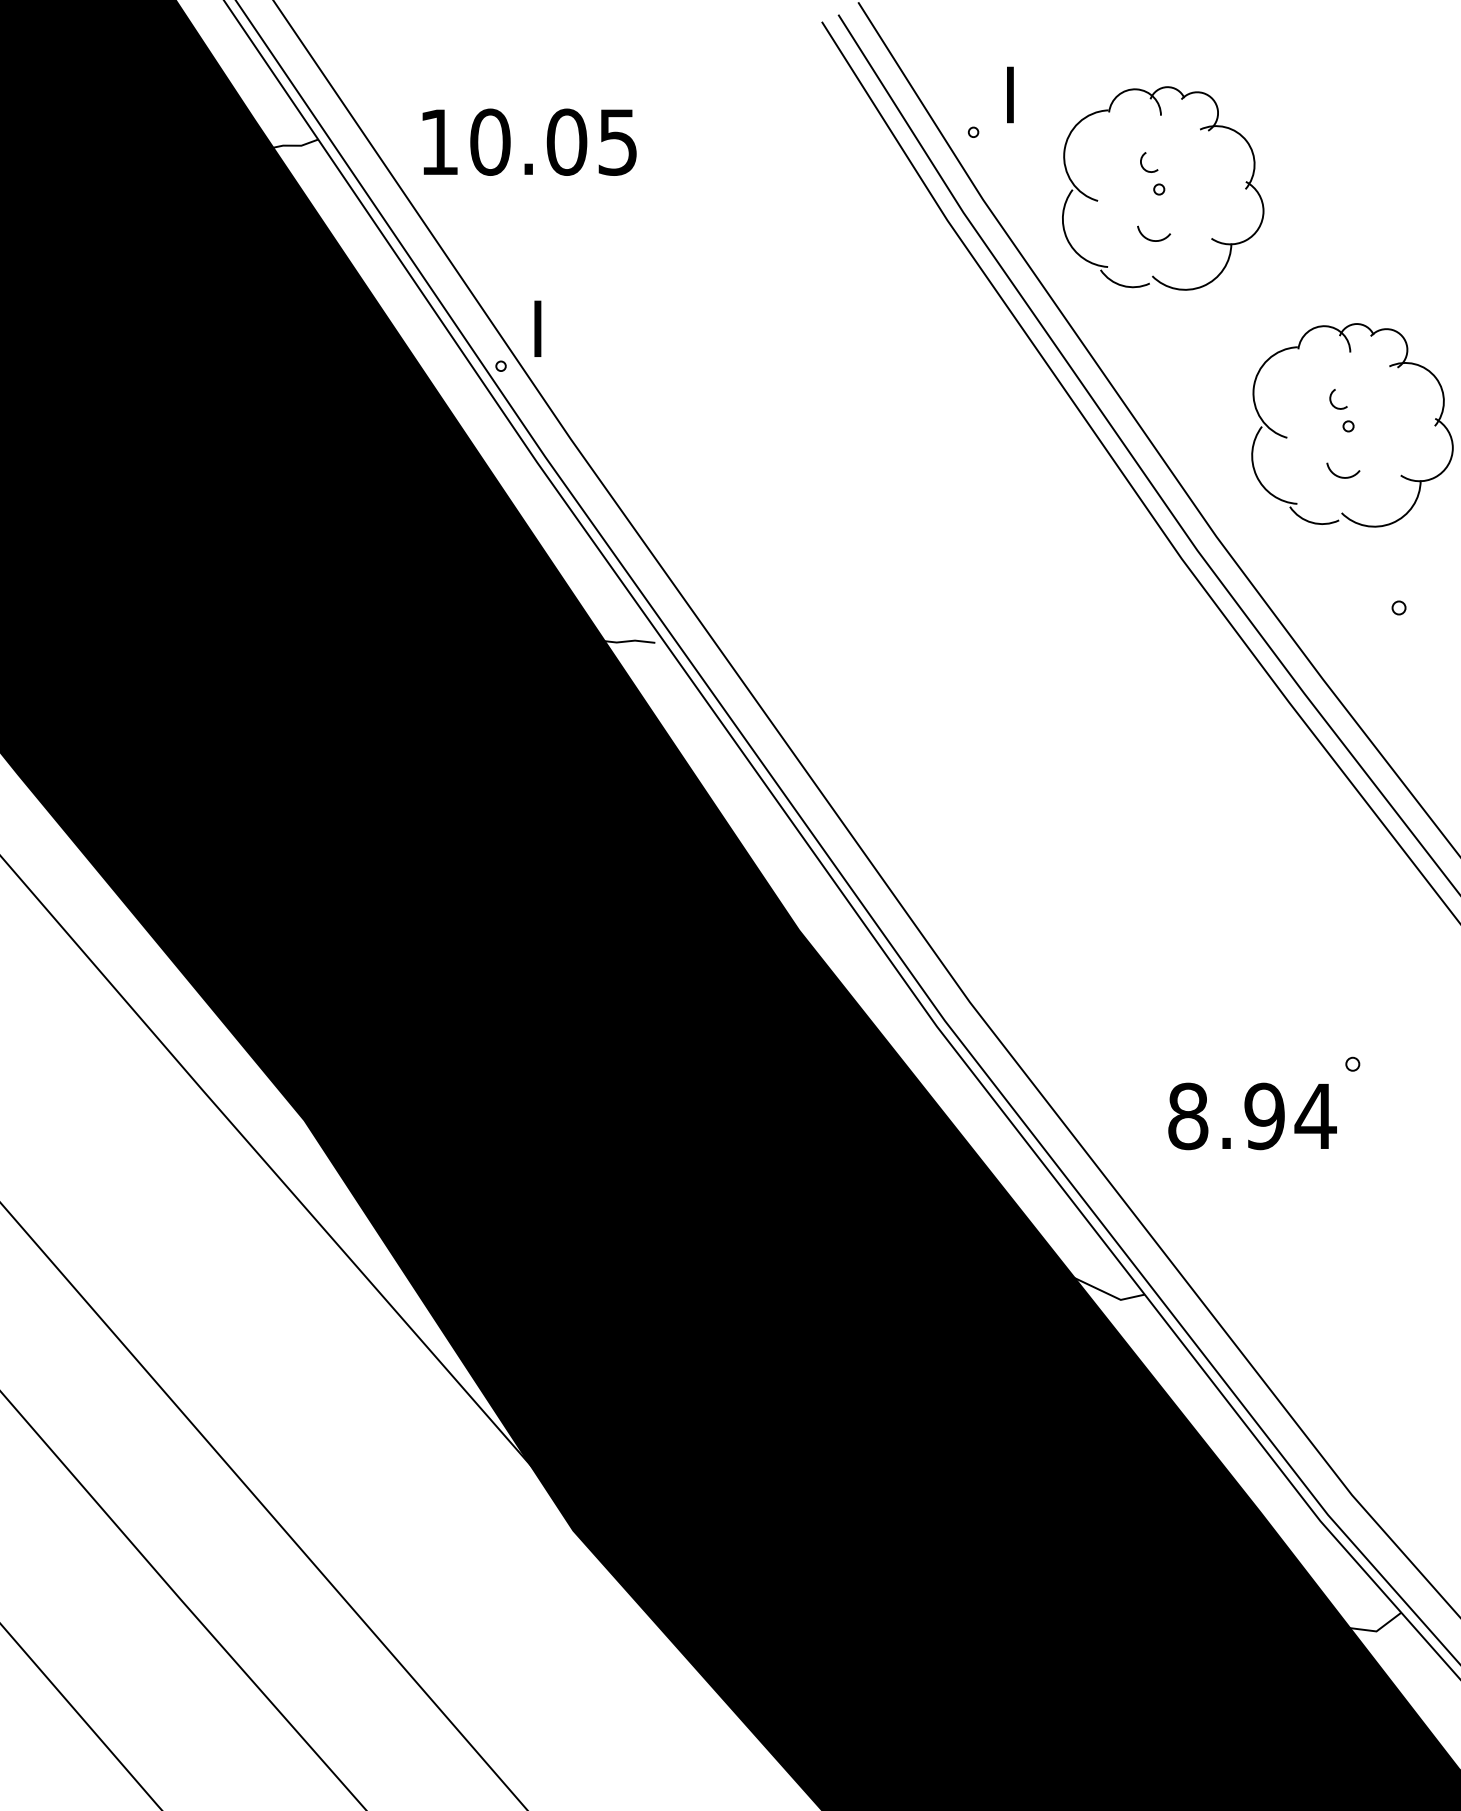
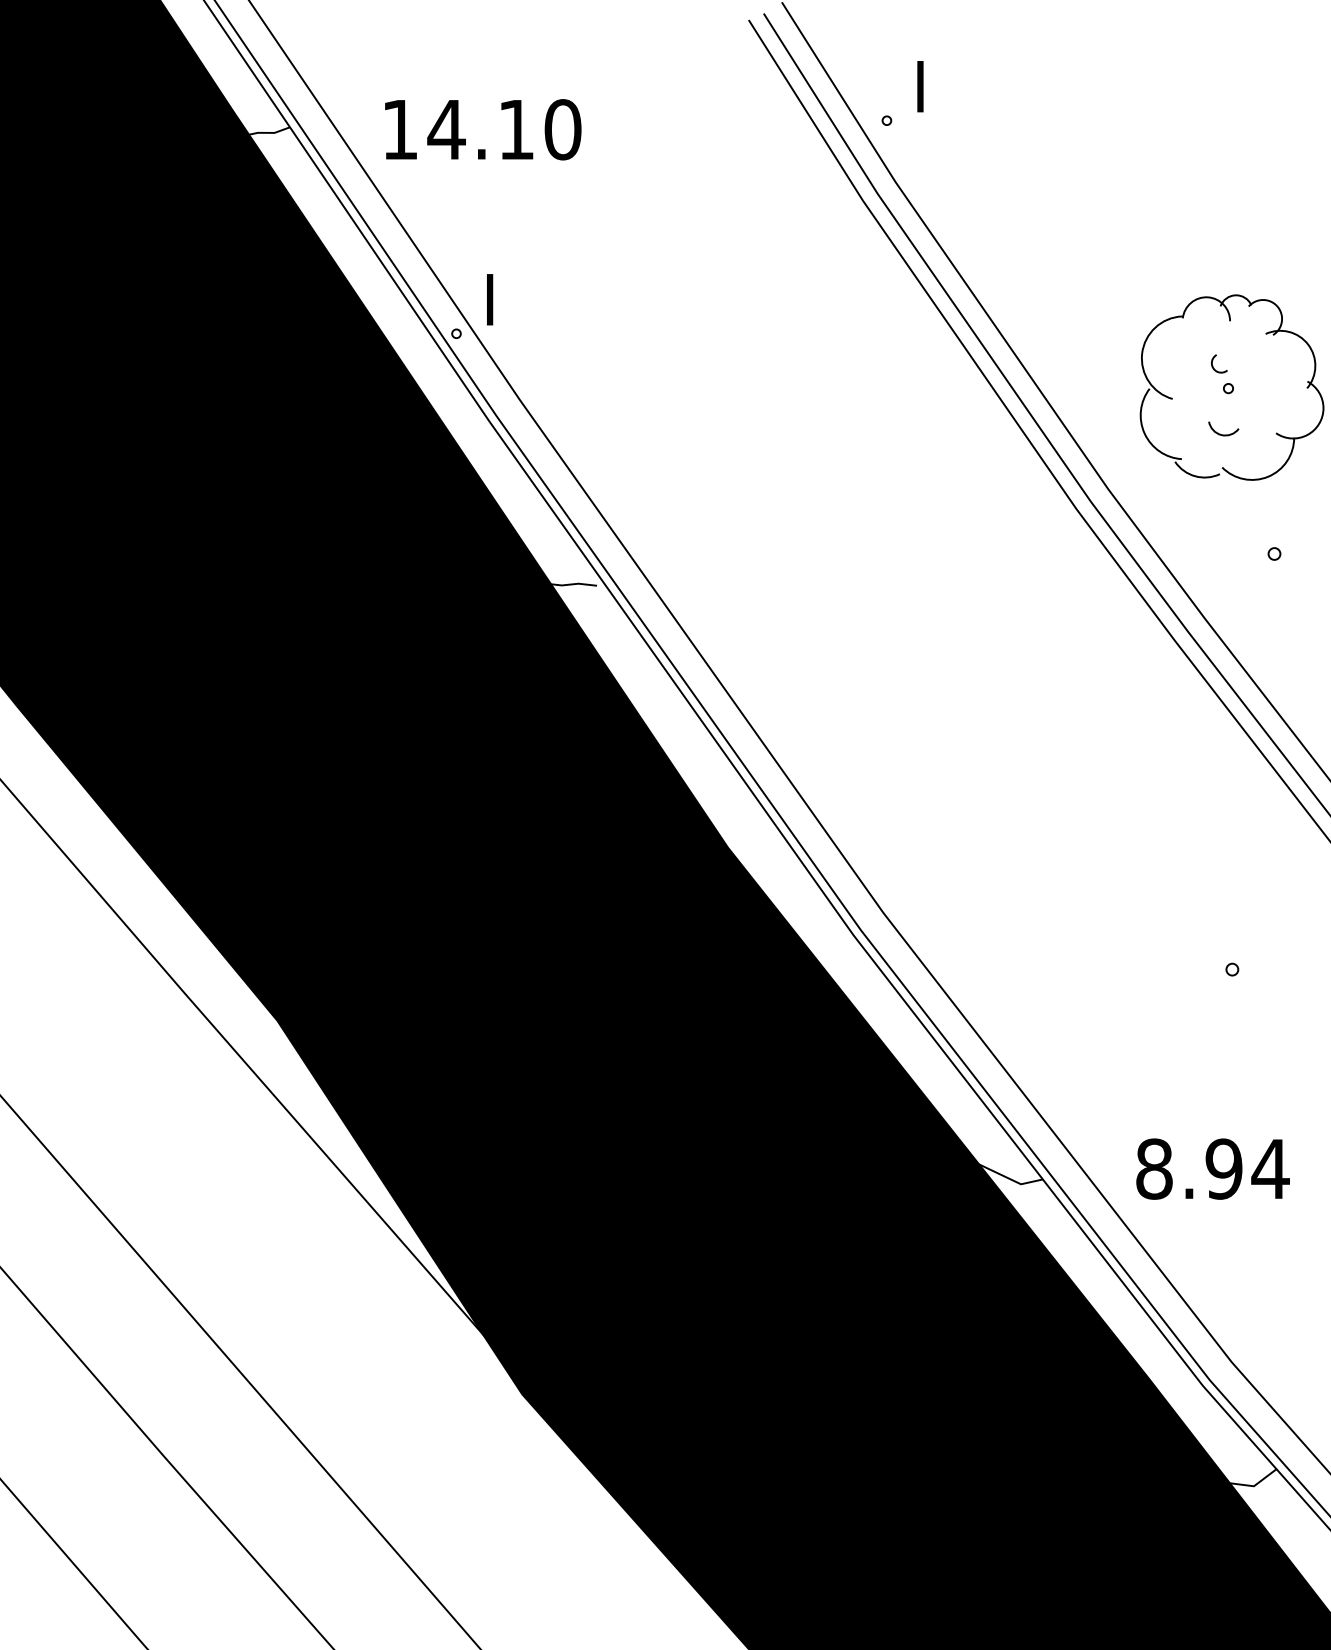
text: (553, 141) -> (504, 129), 10.05 -> 14.10
part: (1163, 188) -> (1059, 171), removed
text: (1251, 1115) -> (1212, 1168), moved

